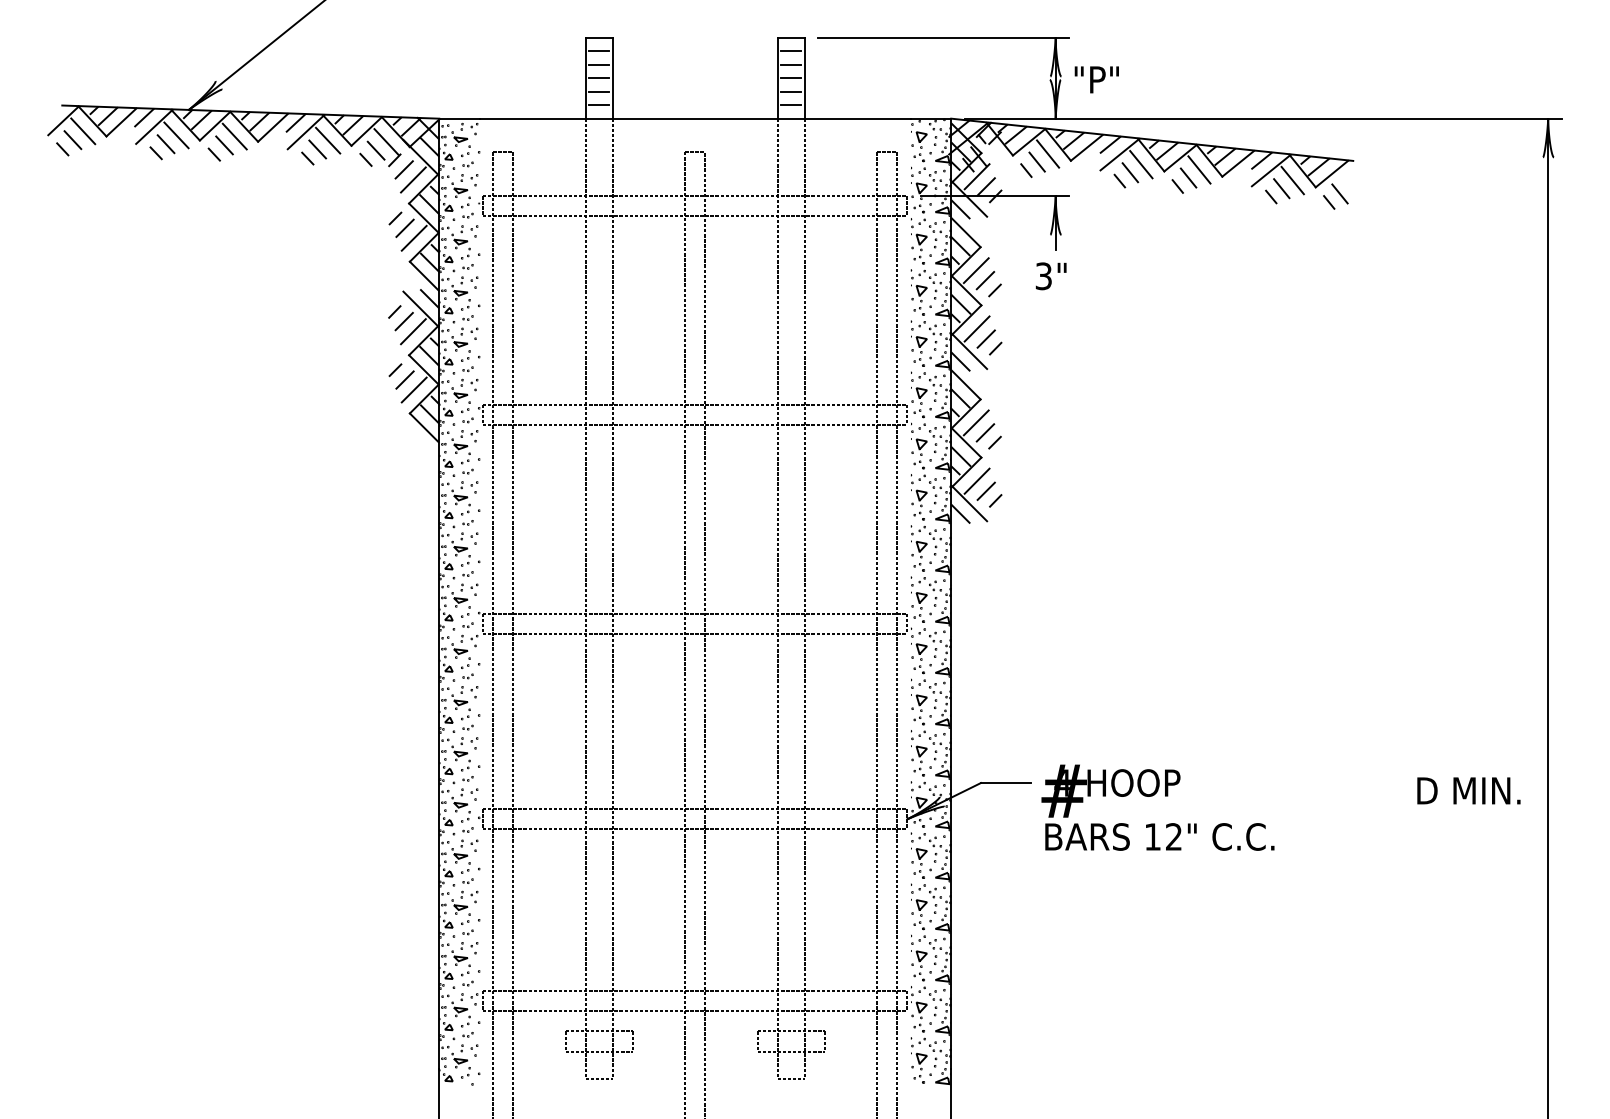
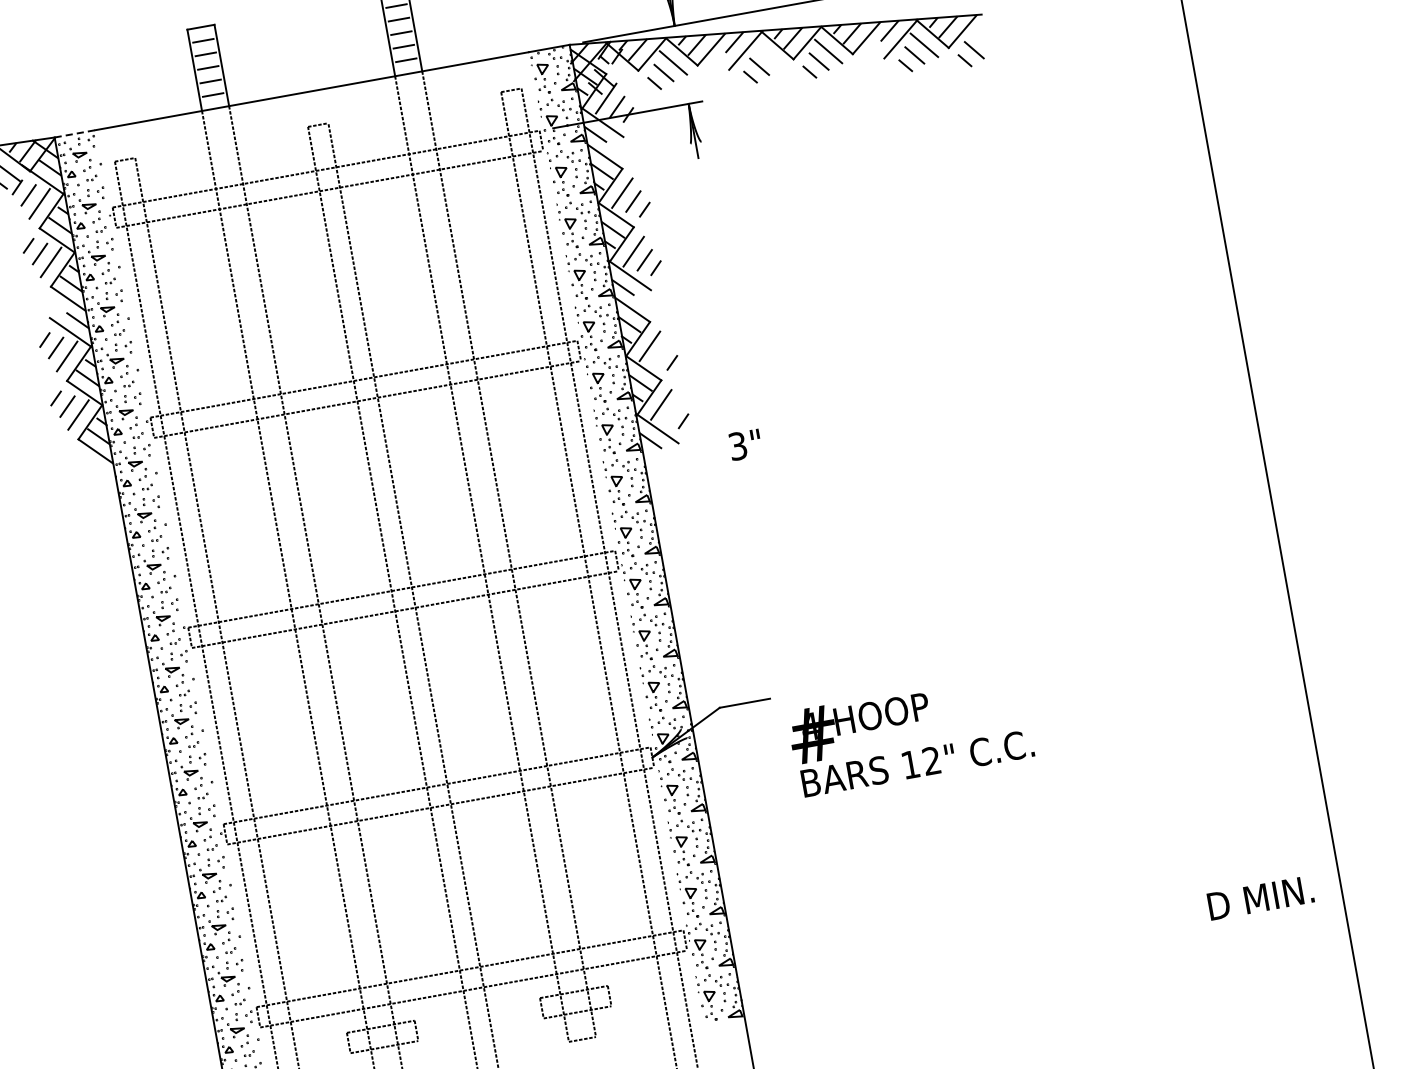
line: (459, 118) -> (74, 133), solid -> dashed
line: (1141, 164) -> (769, 56), removed
text: (1050, 276) -> (744, 445), moved
line: (985, 432) -> (660, 354), removed
line: (985, 490) -> (671, 412), removed
text: (1468, 790) -> (1260, 897), moved
text: (1157, 807) -> (909, 734), moved

